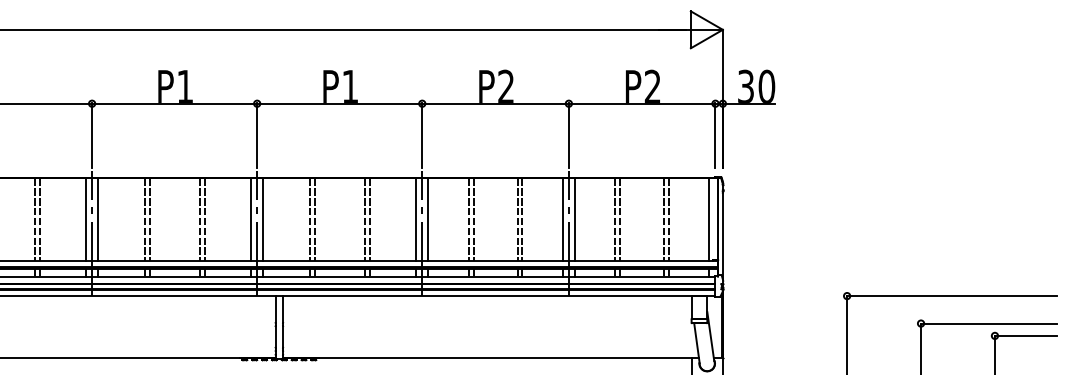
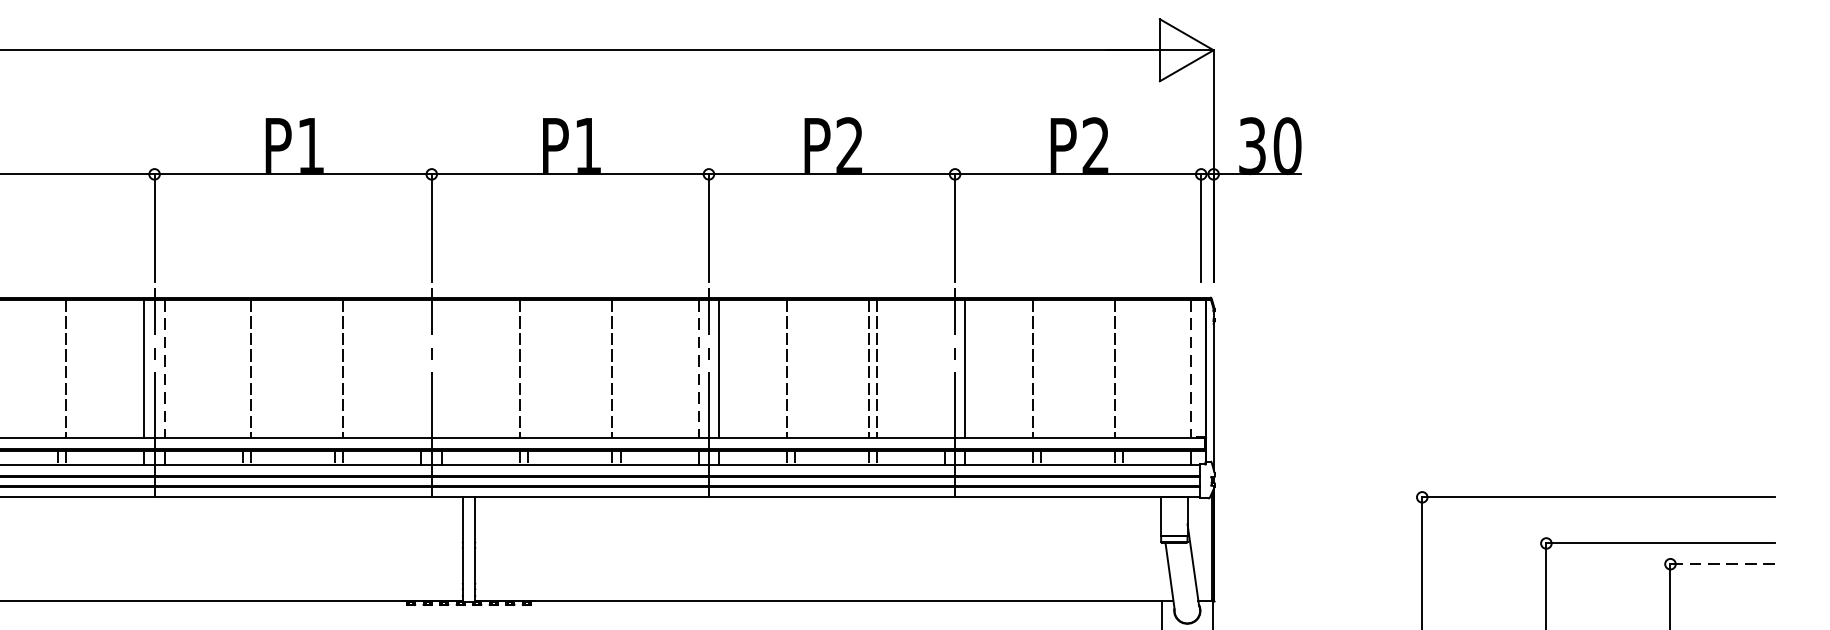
line: (34, 219) -> (57, 368), removed
line: (144, 219) -> (242, 368), removed
line: (199, 219) -> (334, 368), removed
line: (251, 219) -> (422, 368), removed
line: (263, 219) -> (442, 368), removed
line: (314, 219) -> (527, 368), removed
line: (369, 219) -> (620, 368), removed
line: (473, 219) -> (794, 368), removed
line: (562, 219) -> (944, 368), removed
line: (620, 219) -> (1041, 368), removed
line: (669, 219) -> (1124, 368), removed
line: (98, 220) -> (165, 370), solid -> dashed
line: (416, 220) -> (699, 370), solid -> dashed
line: (709, 220) -> (1191, 370), solid -> dashed
line: (1025, 335) -> (1721, 563), solid -> dashed

